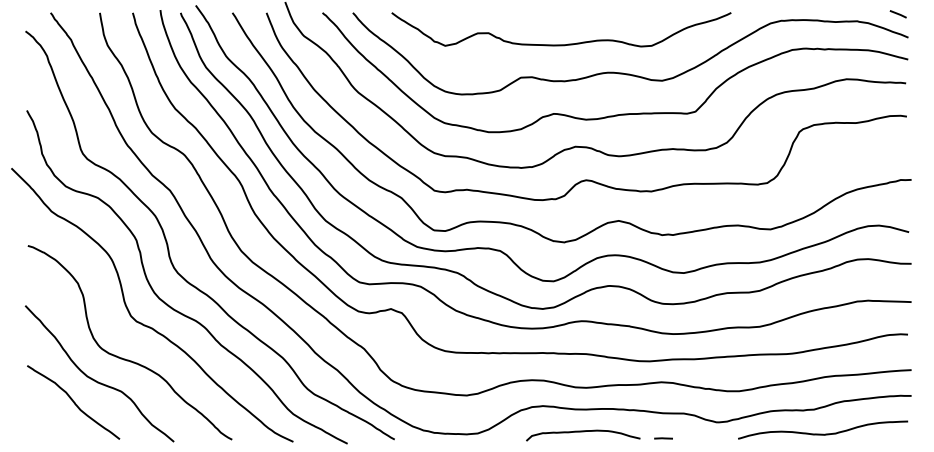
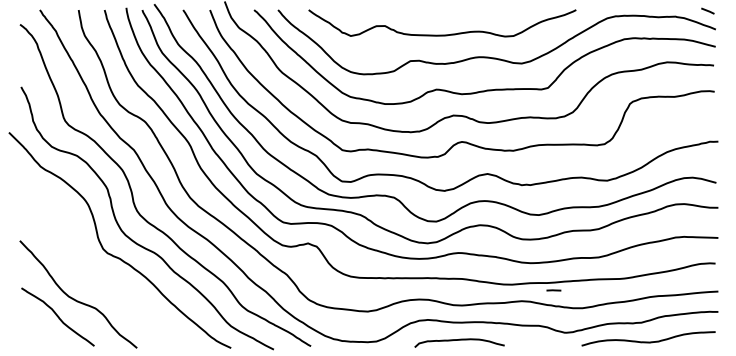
curve: (126, 358) -> (99, 282), removed
line: (663, 438) -> (553, 290), moved

